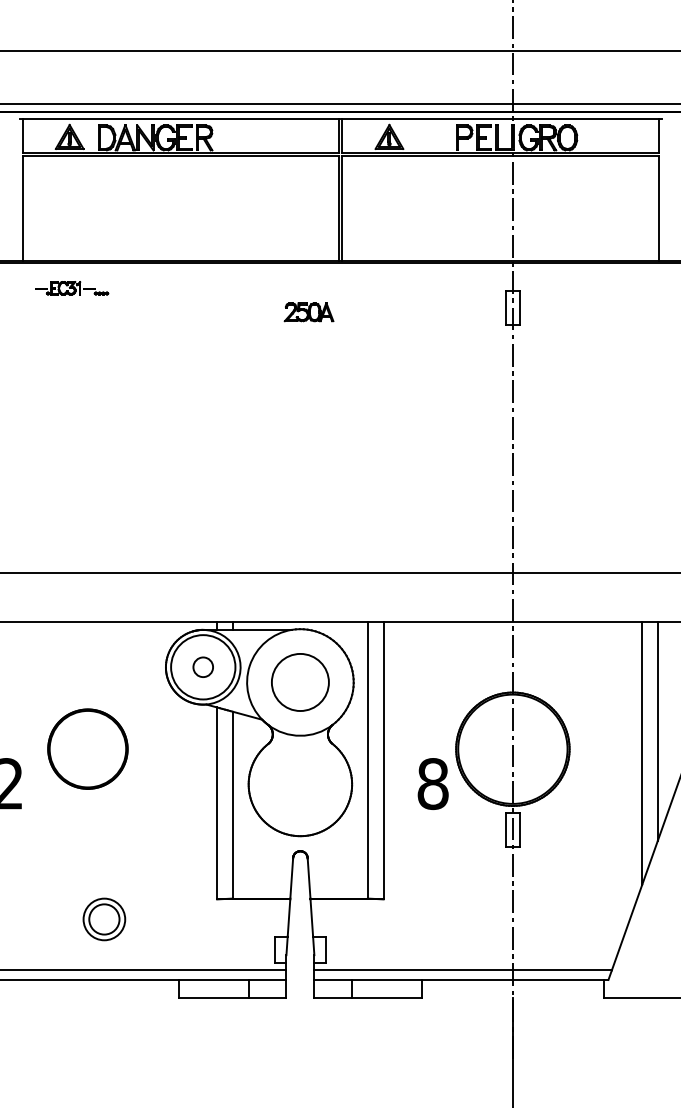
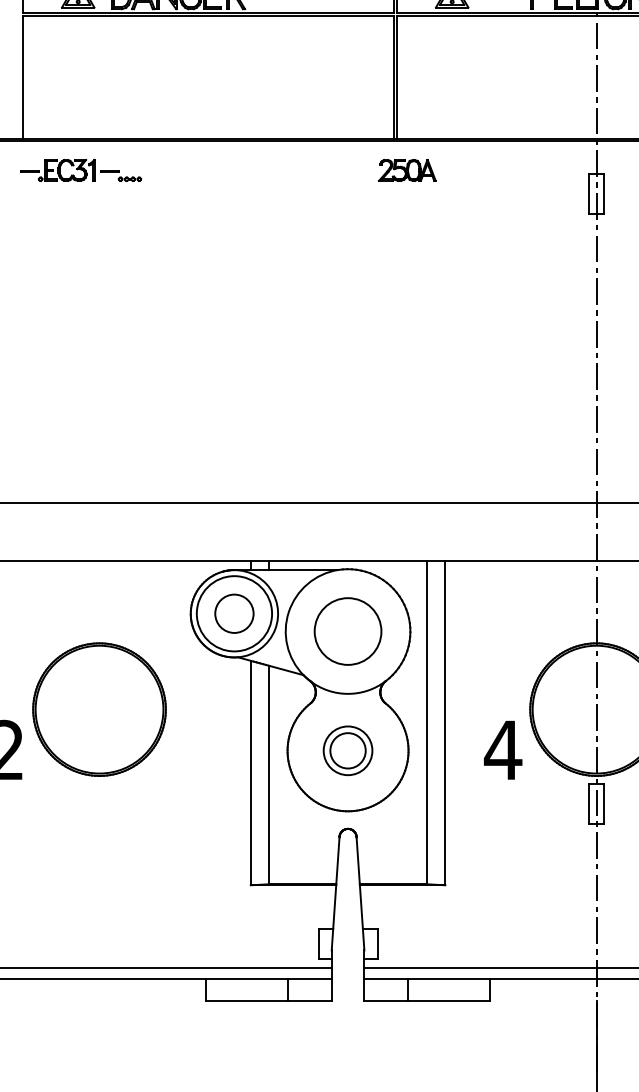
part: (72, 288) -> (81, 170), size x1.43
part: (308, 312) -> (406, 170), moved
circle: (202, 666) -> (233, 612), size x1.67
part: (87, 748) -> (99, 708), size x1.43
text: (432, 784) -> (502, 750), 8 -> 4
part: (104, 919) -> (348, 750), moved

